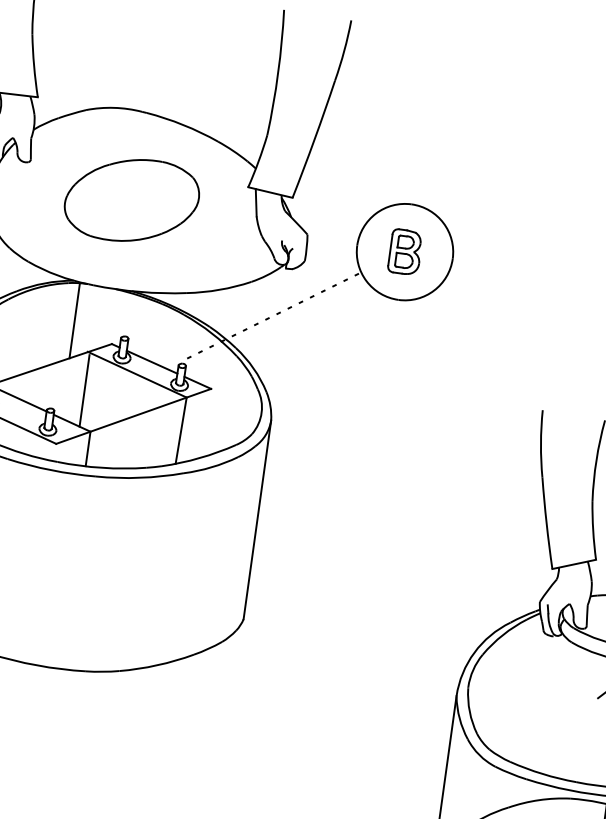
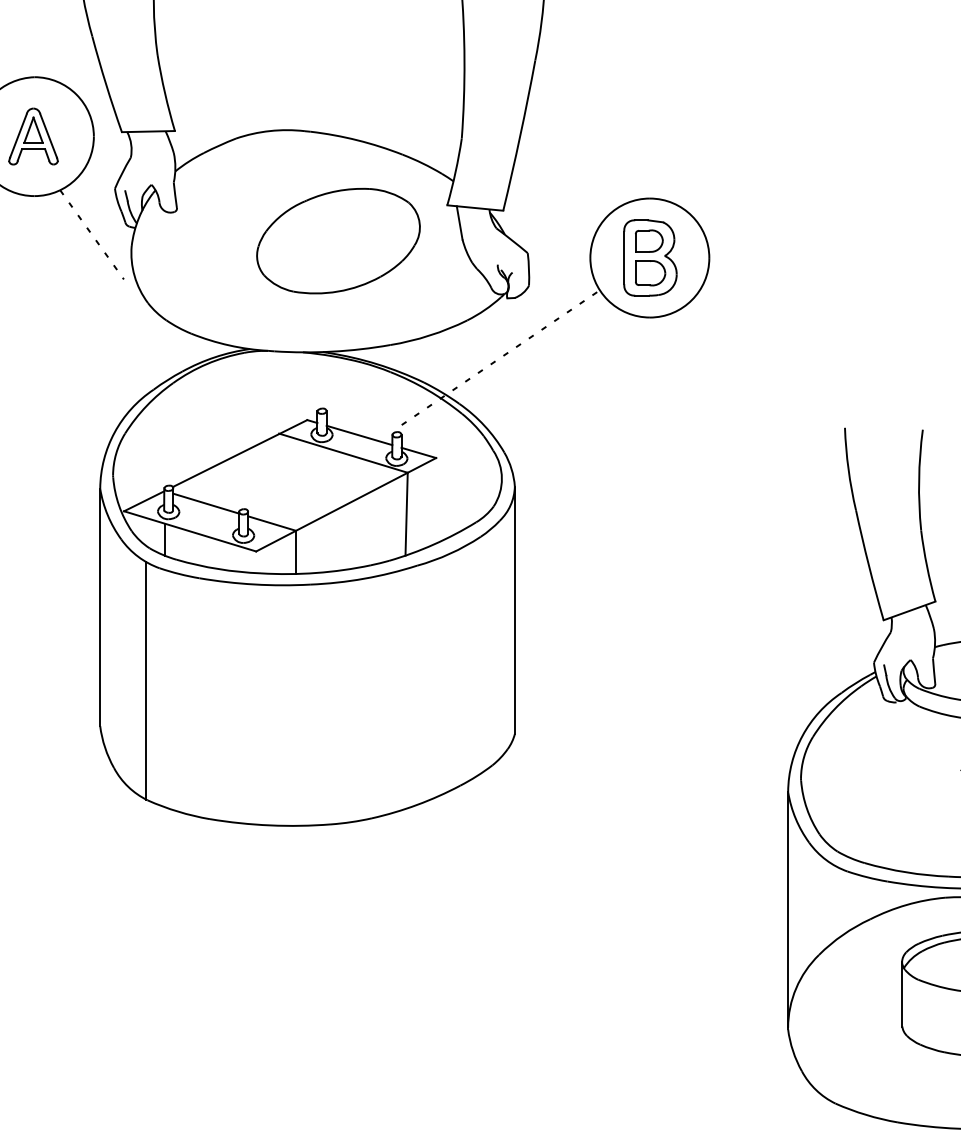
part: (132, 199) -> (338, 240), moved
part: (404, 251) -> (649, 257), size x1.4
line: (74, 320) -> (257, 397), removed
line: (84, 390) -> (281, 481), removed

